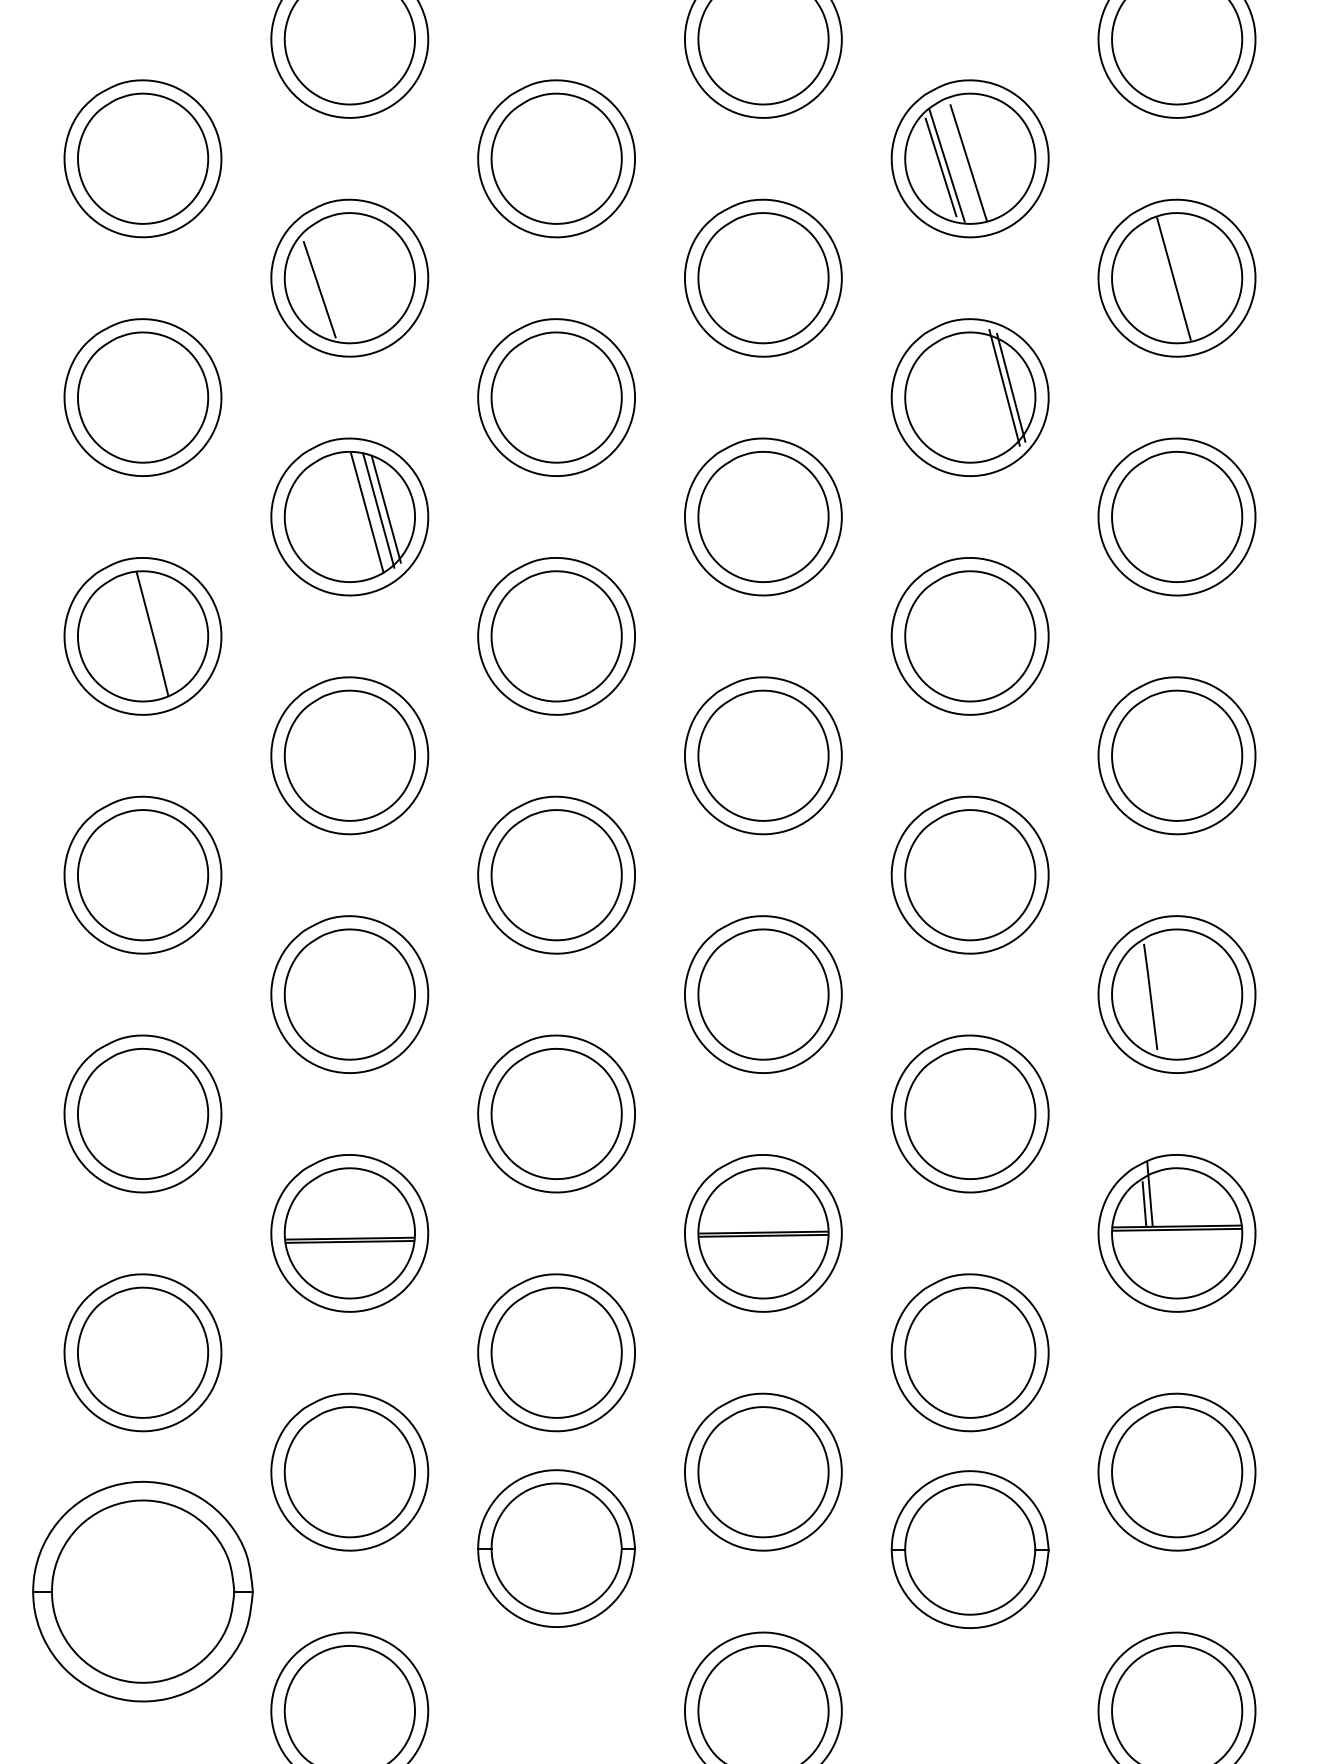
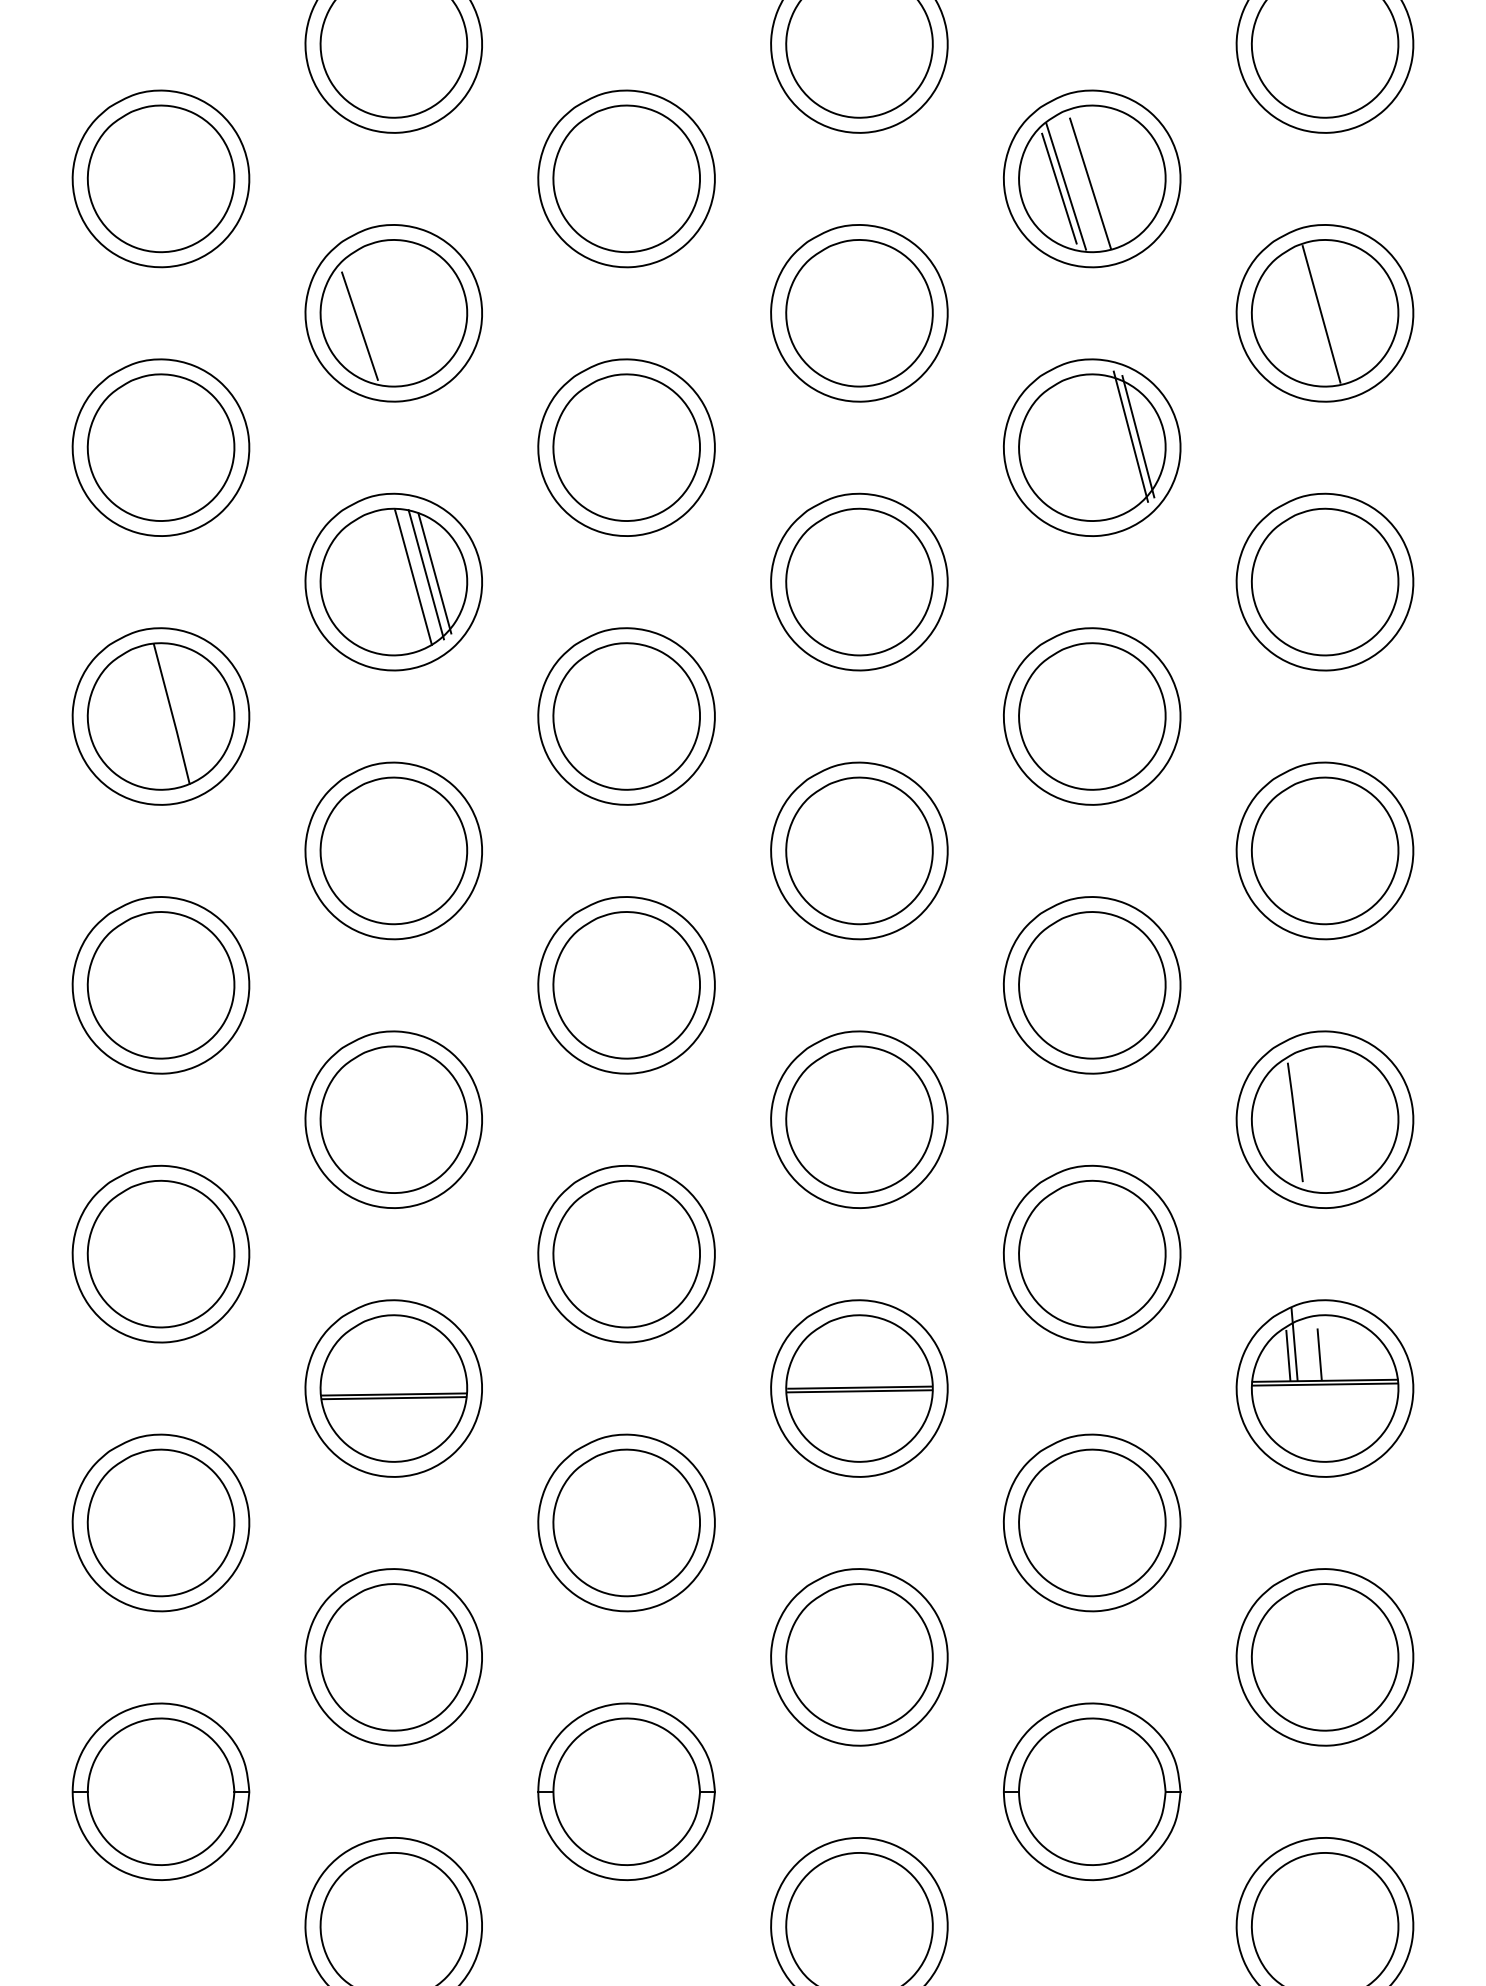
line: (1172, 1202) -> (1319, 1353), added
part: (556, 1548) -> (626, 1791), moved
part: (969, 1549) -> (1091, 1791), moved
part: (142, 1591) -> (160, 1791), size x0.71

